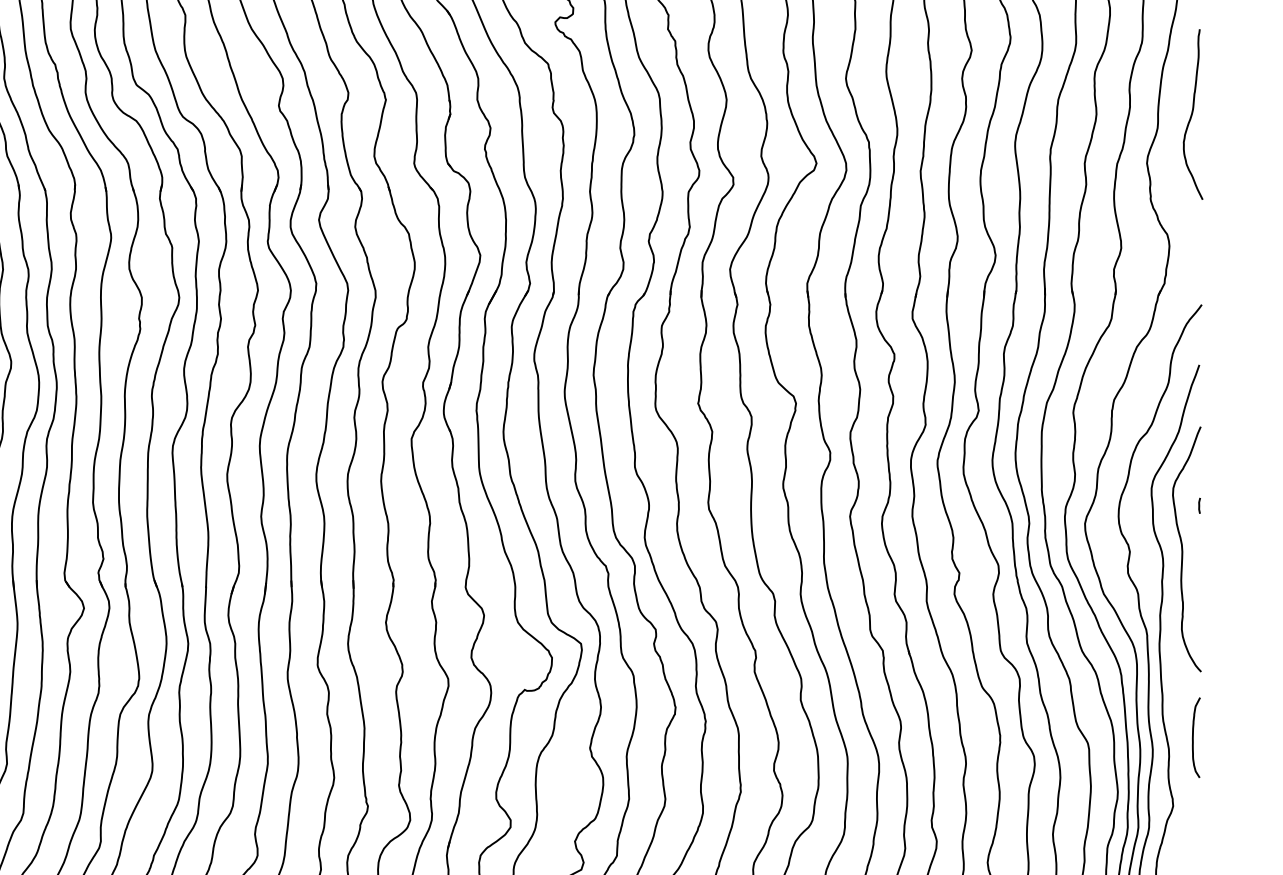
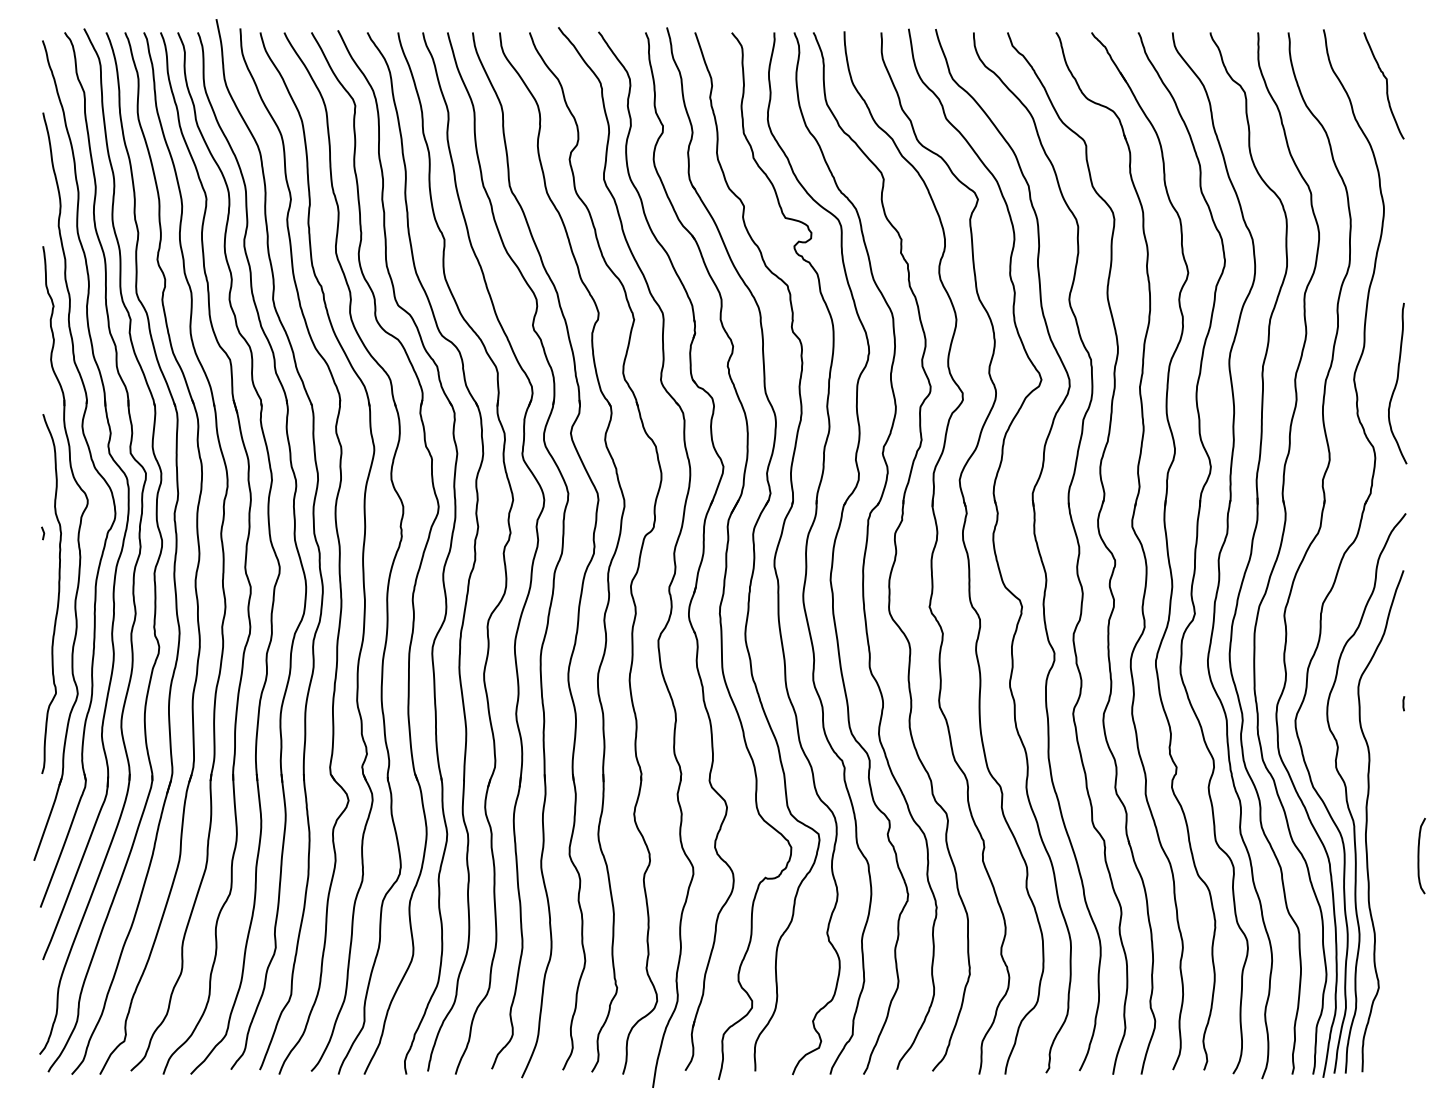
curve: (1192, 114) -> (1397, 383), moved
curve: (1183, 548) -> (1388, 744), removed
curve: (1193, 737) -> (1419, 855), moved

